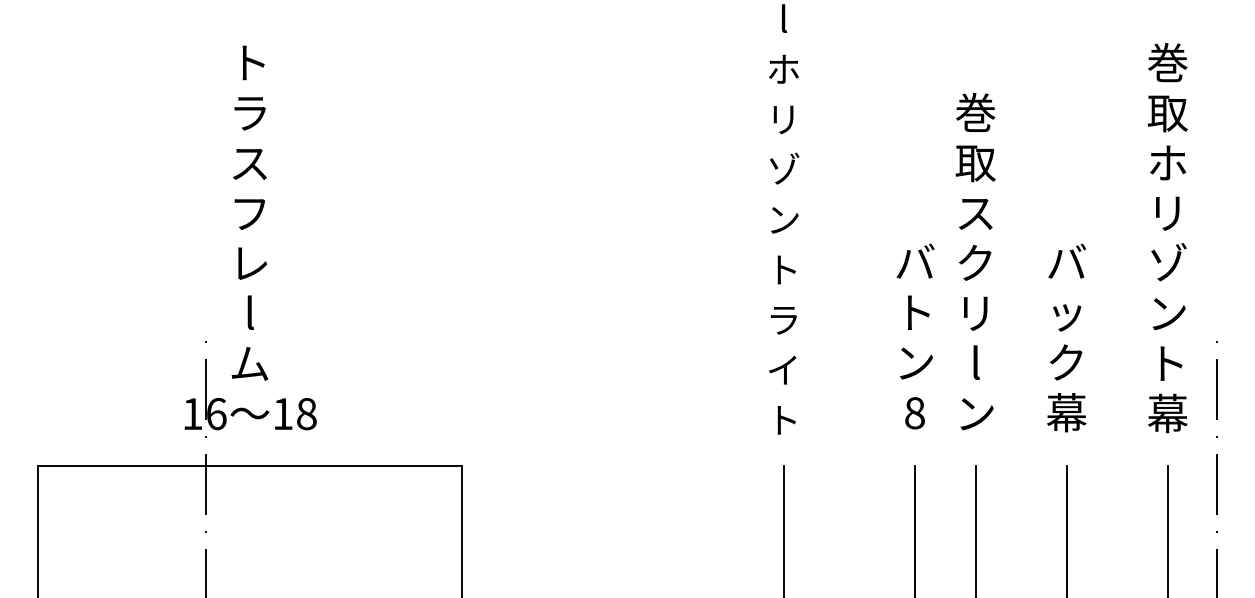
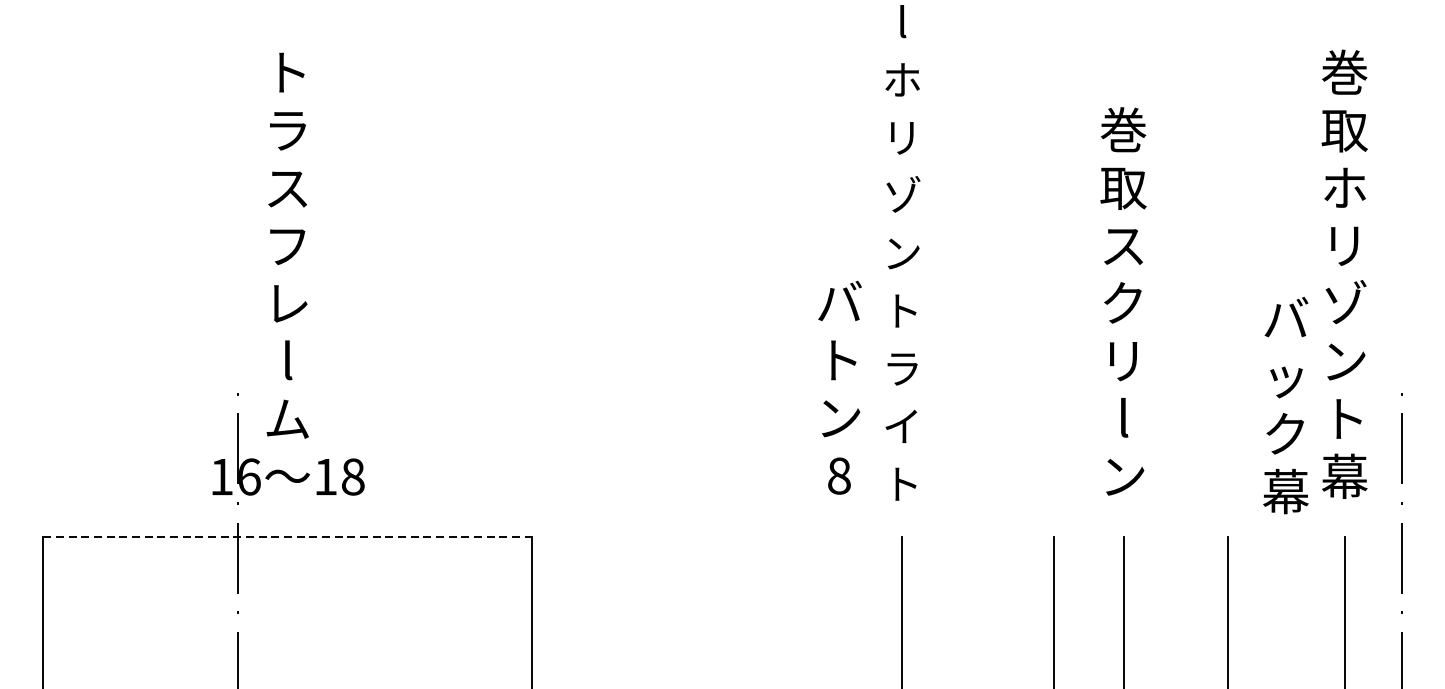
text: (915, 336) -> (839, 387), moved
text: (1066, 337) -> (1285, 404), moved
line: (250, 466) -> (288, 537), solid -> dashed

